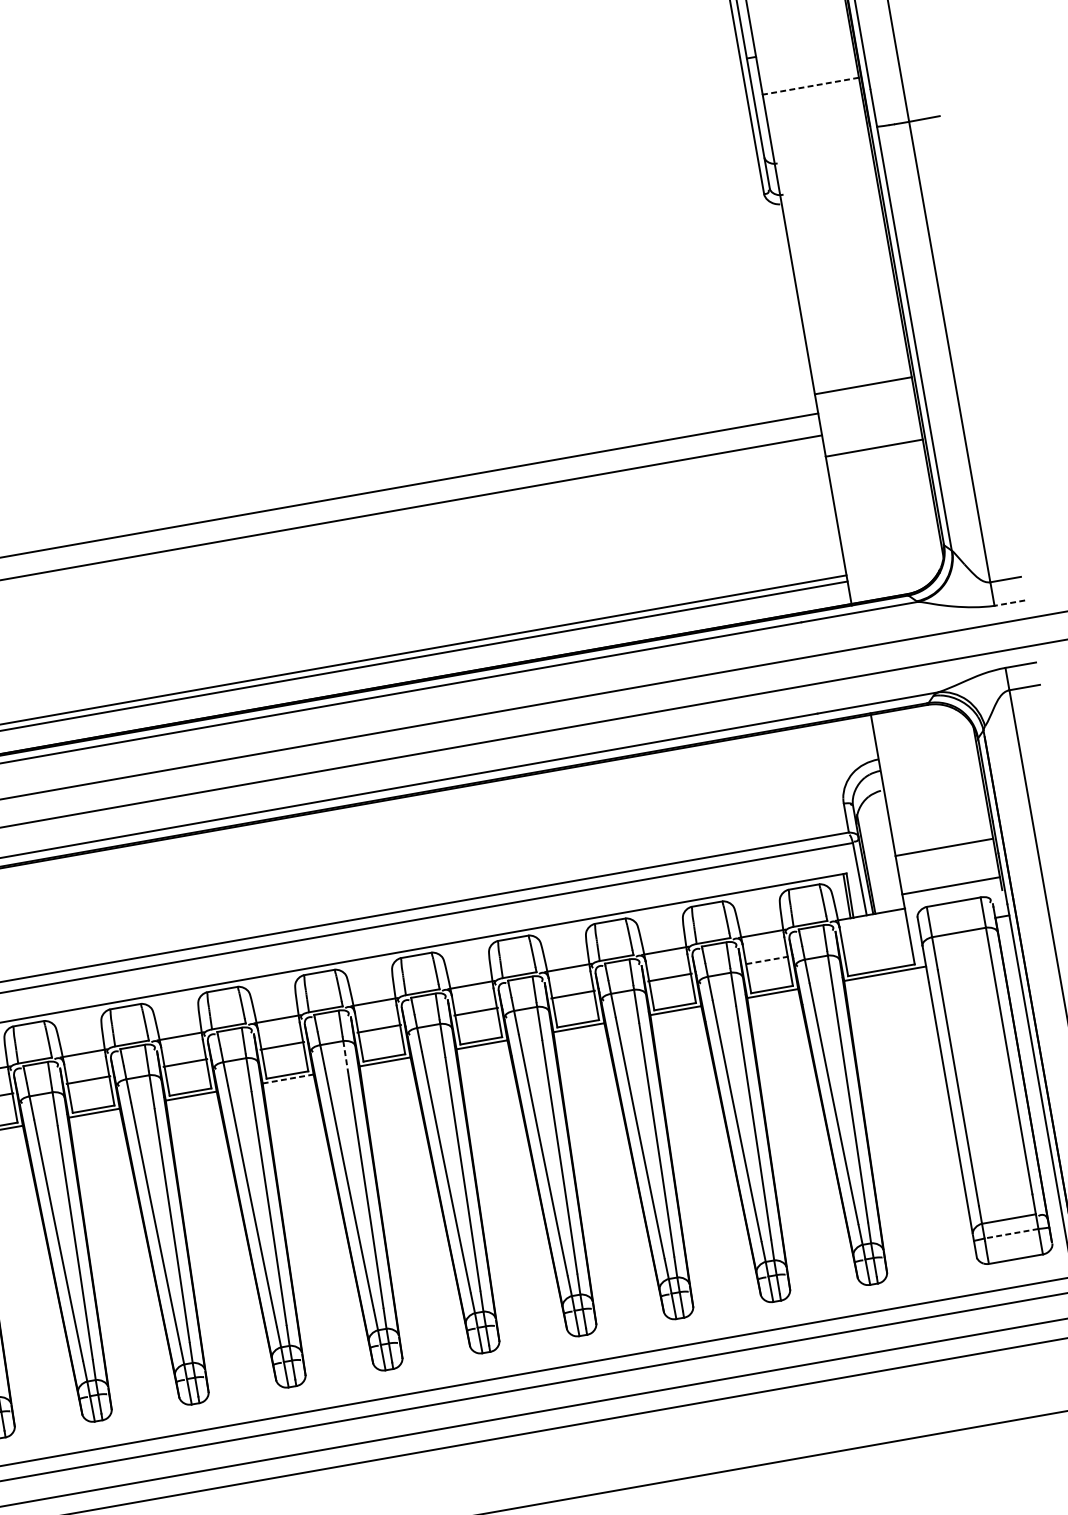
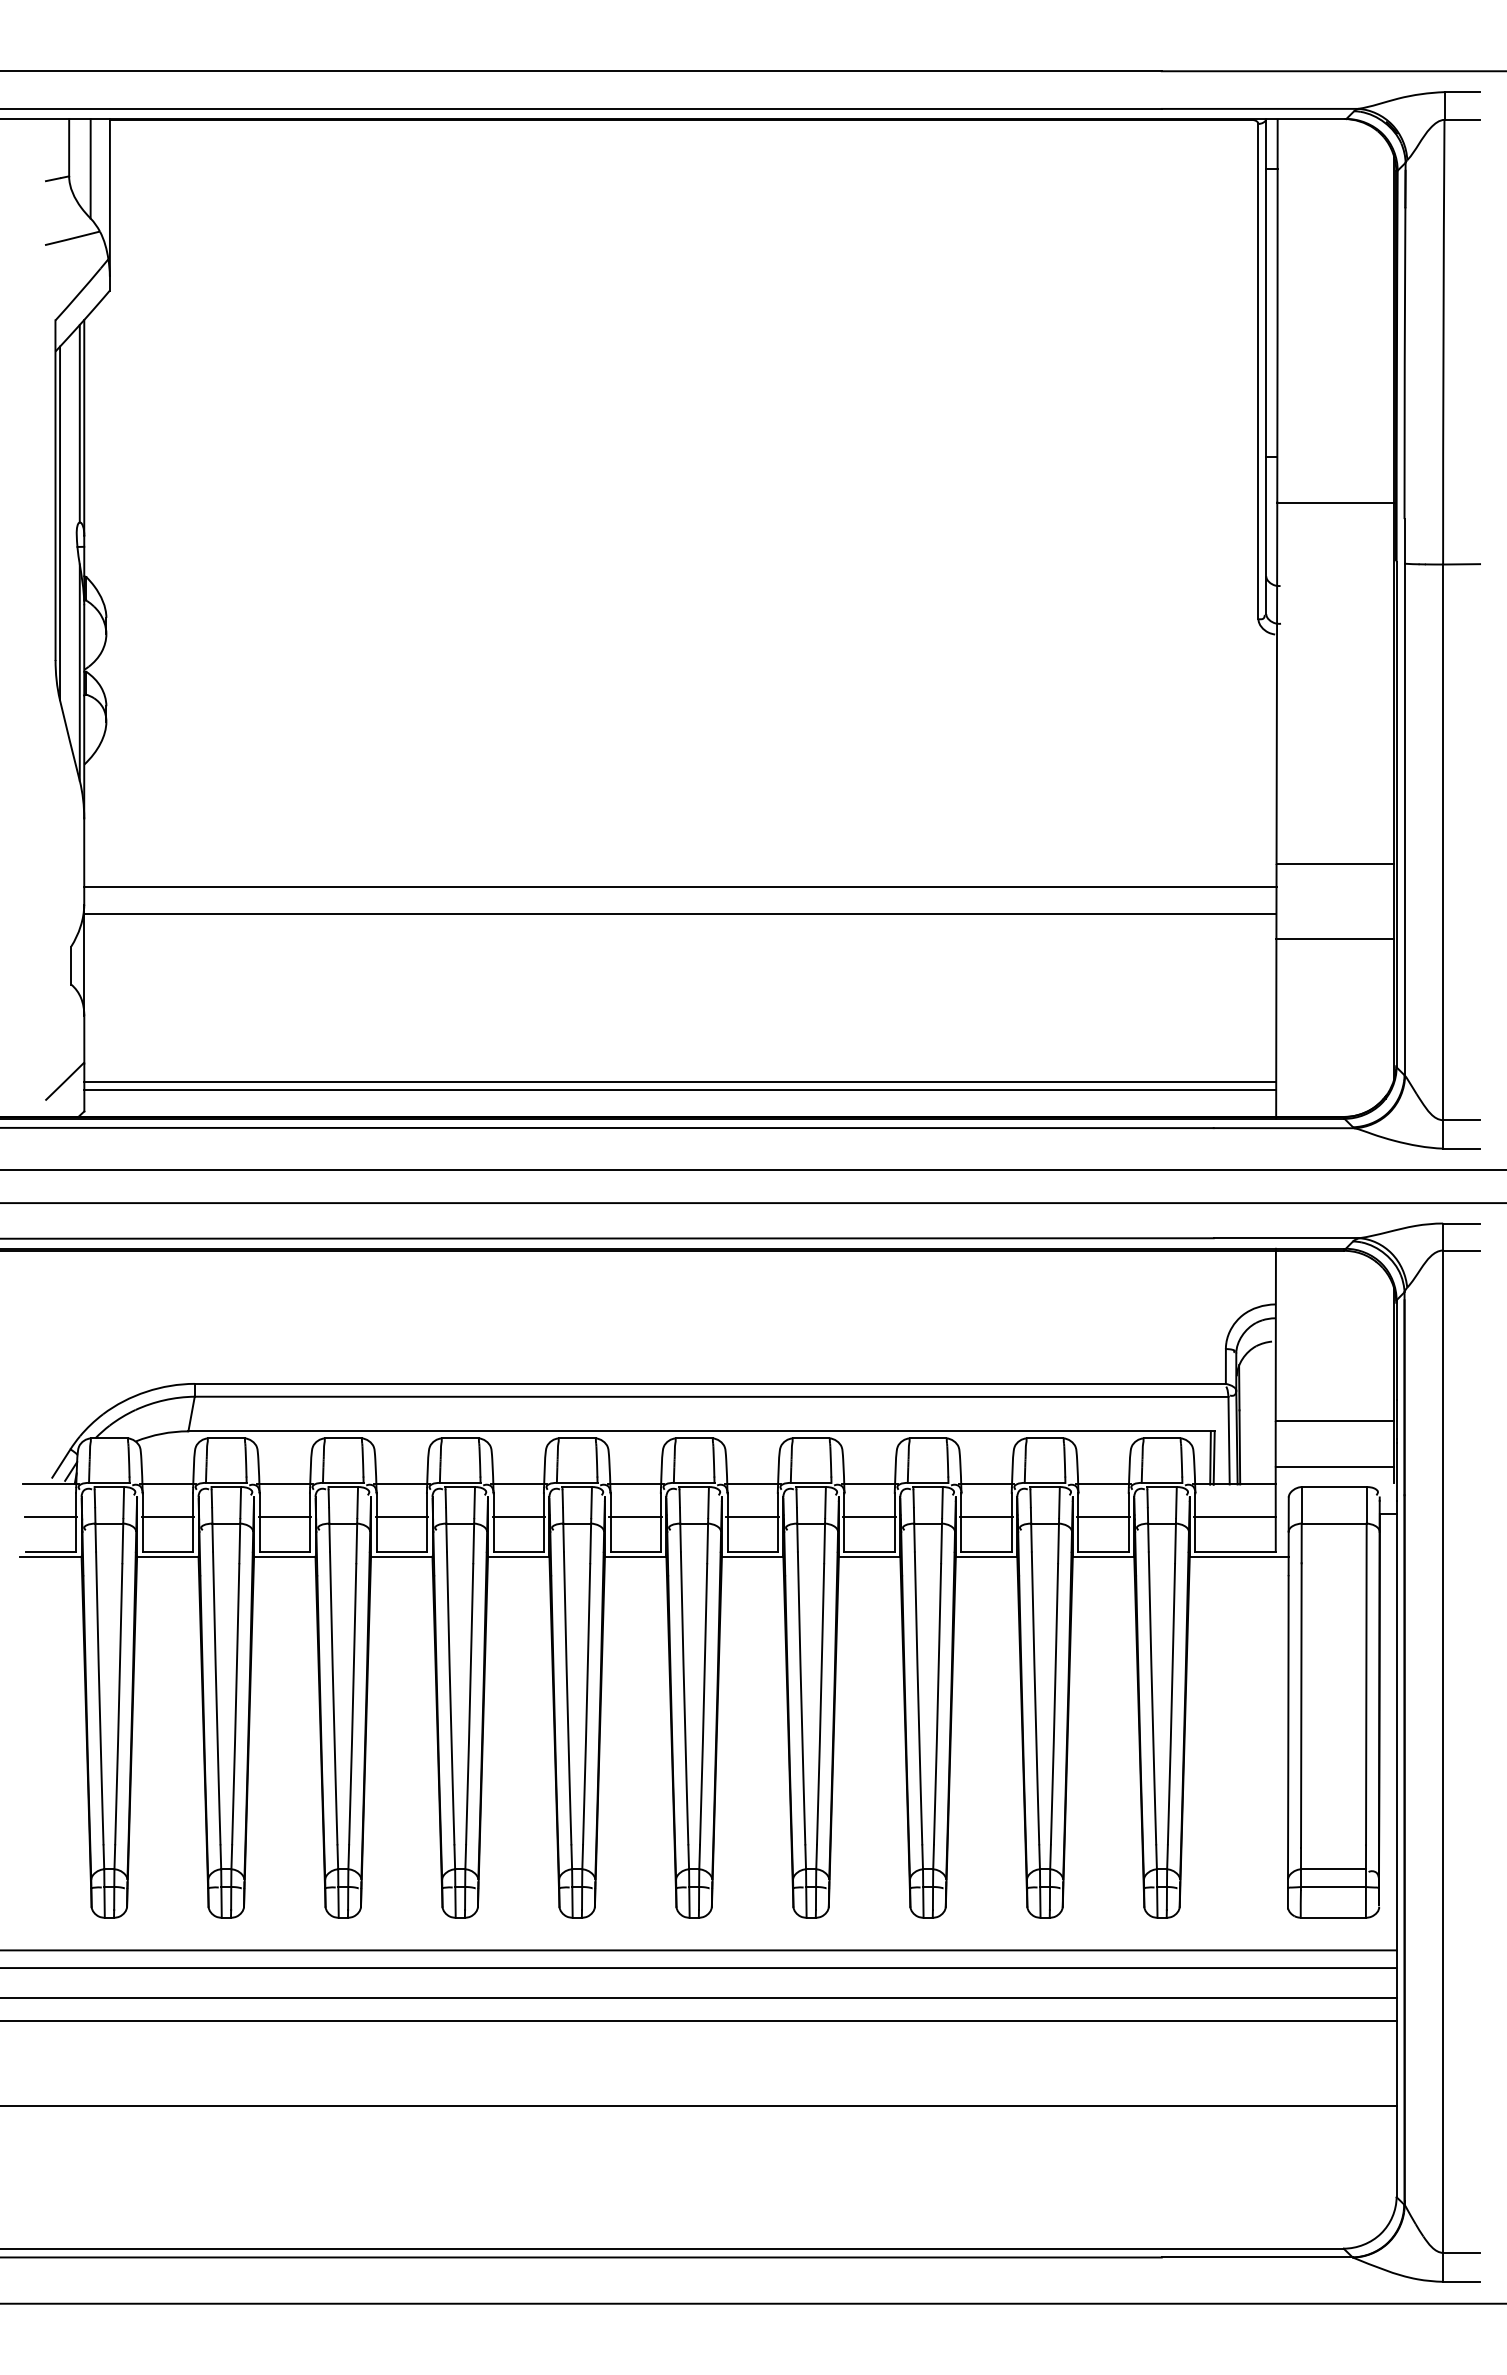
line: (810, 86) -> (1334, 502), dashed -> solid
line: (1009, 603) -> (1461, 1148), dashed -> solid
line: (875, 941) -> (1234, 1516), added
line: (766, 960) -> (1103, 1516), dashed -> solid
line: (345, 1057) -> (590, 1543), dashed -> solid
line: (287, 1078) -> (518, 1556), dashed -> solid
line: (1010, 1234) -> (1332, 1887), dashed -> solid

